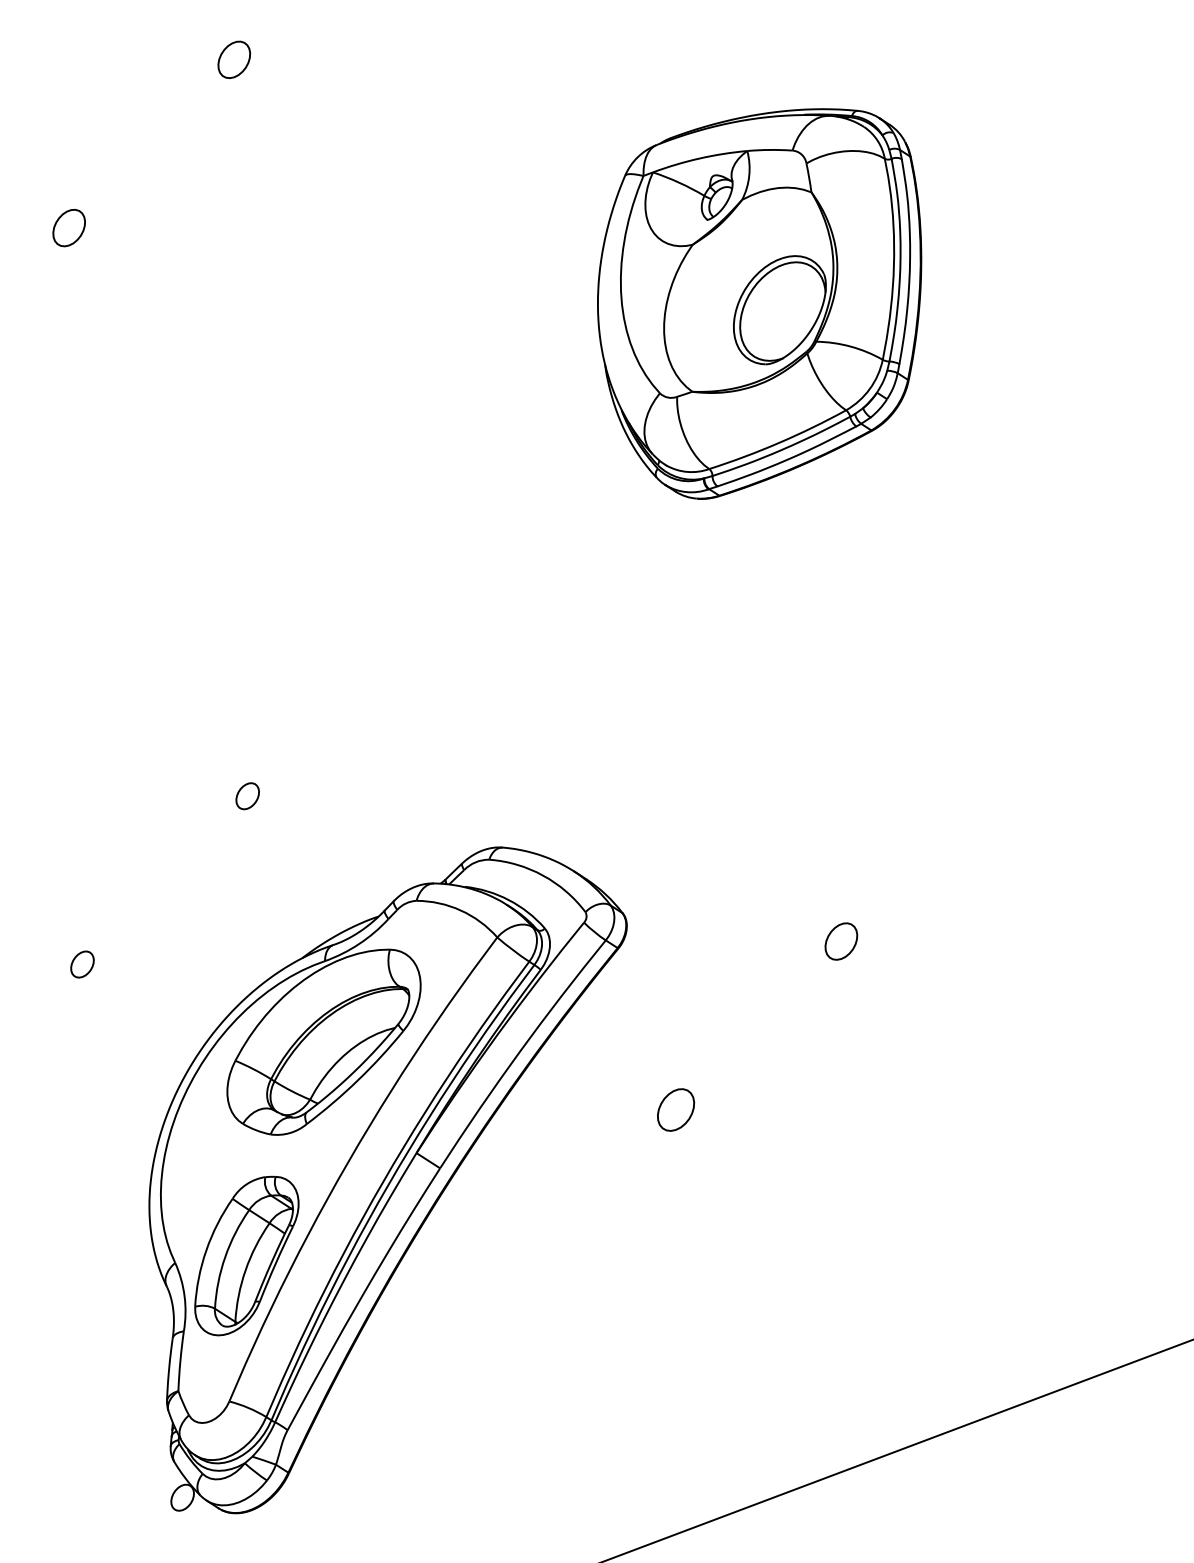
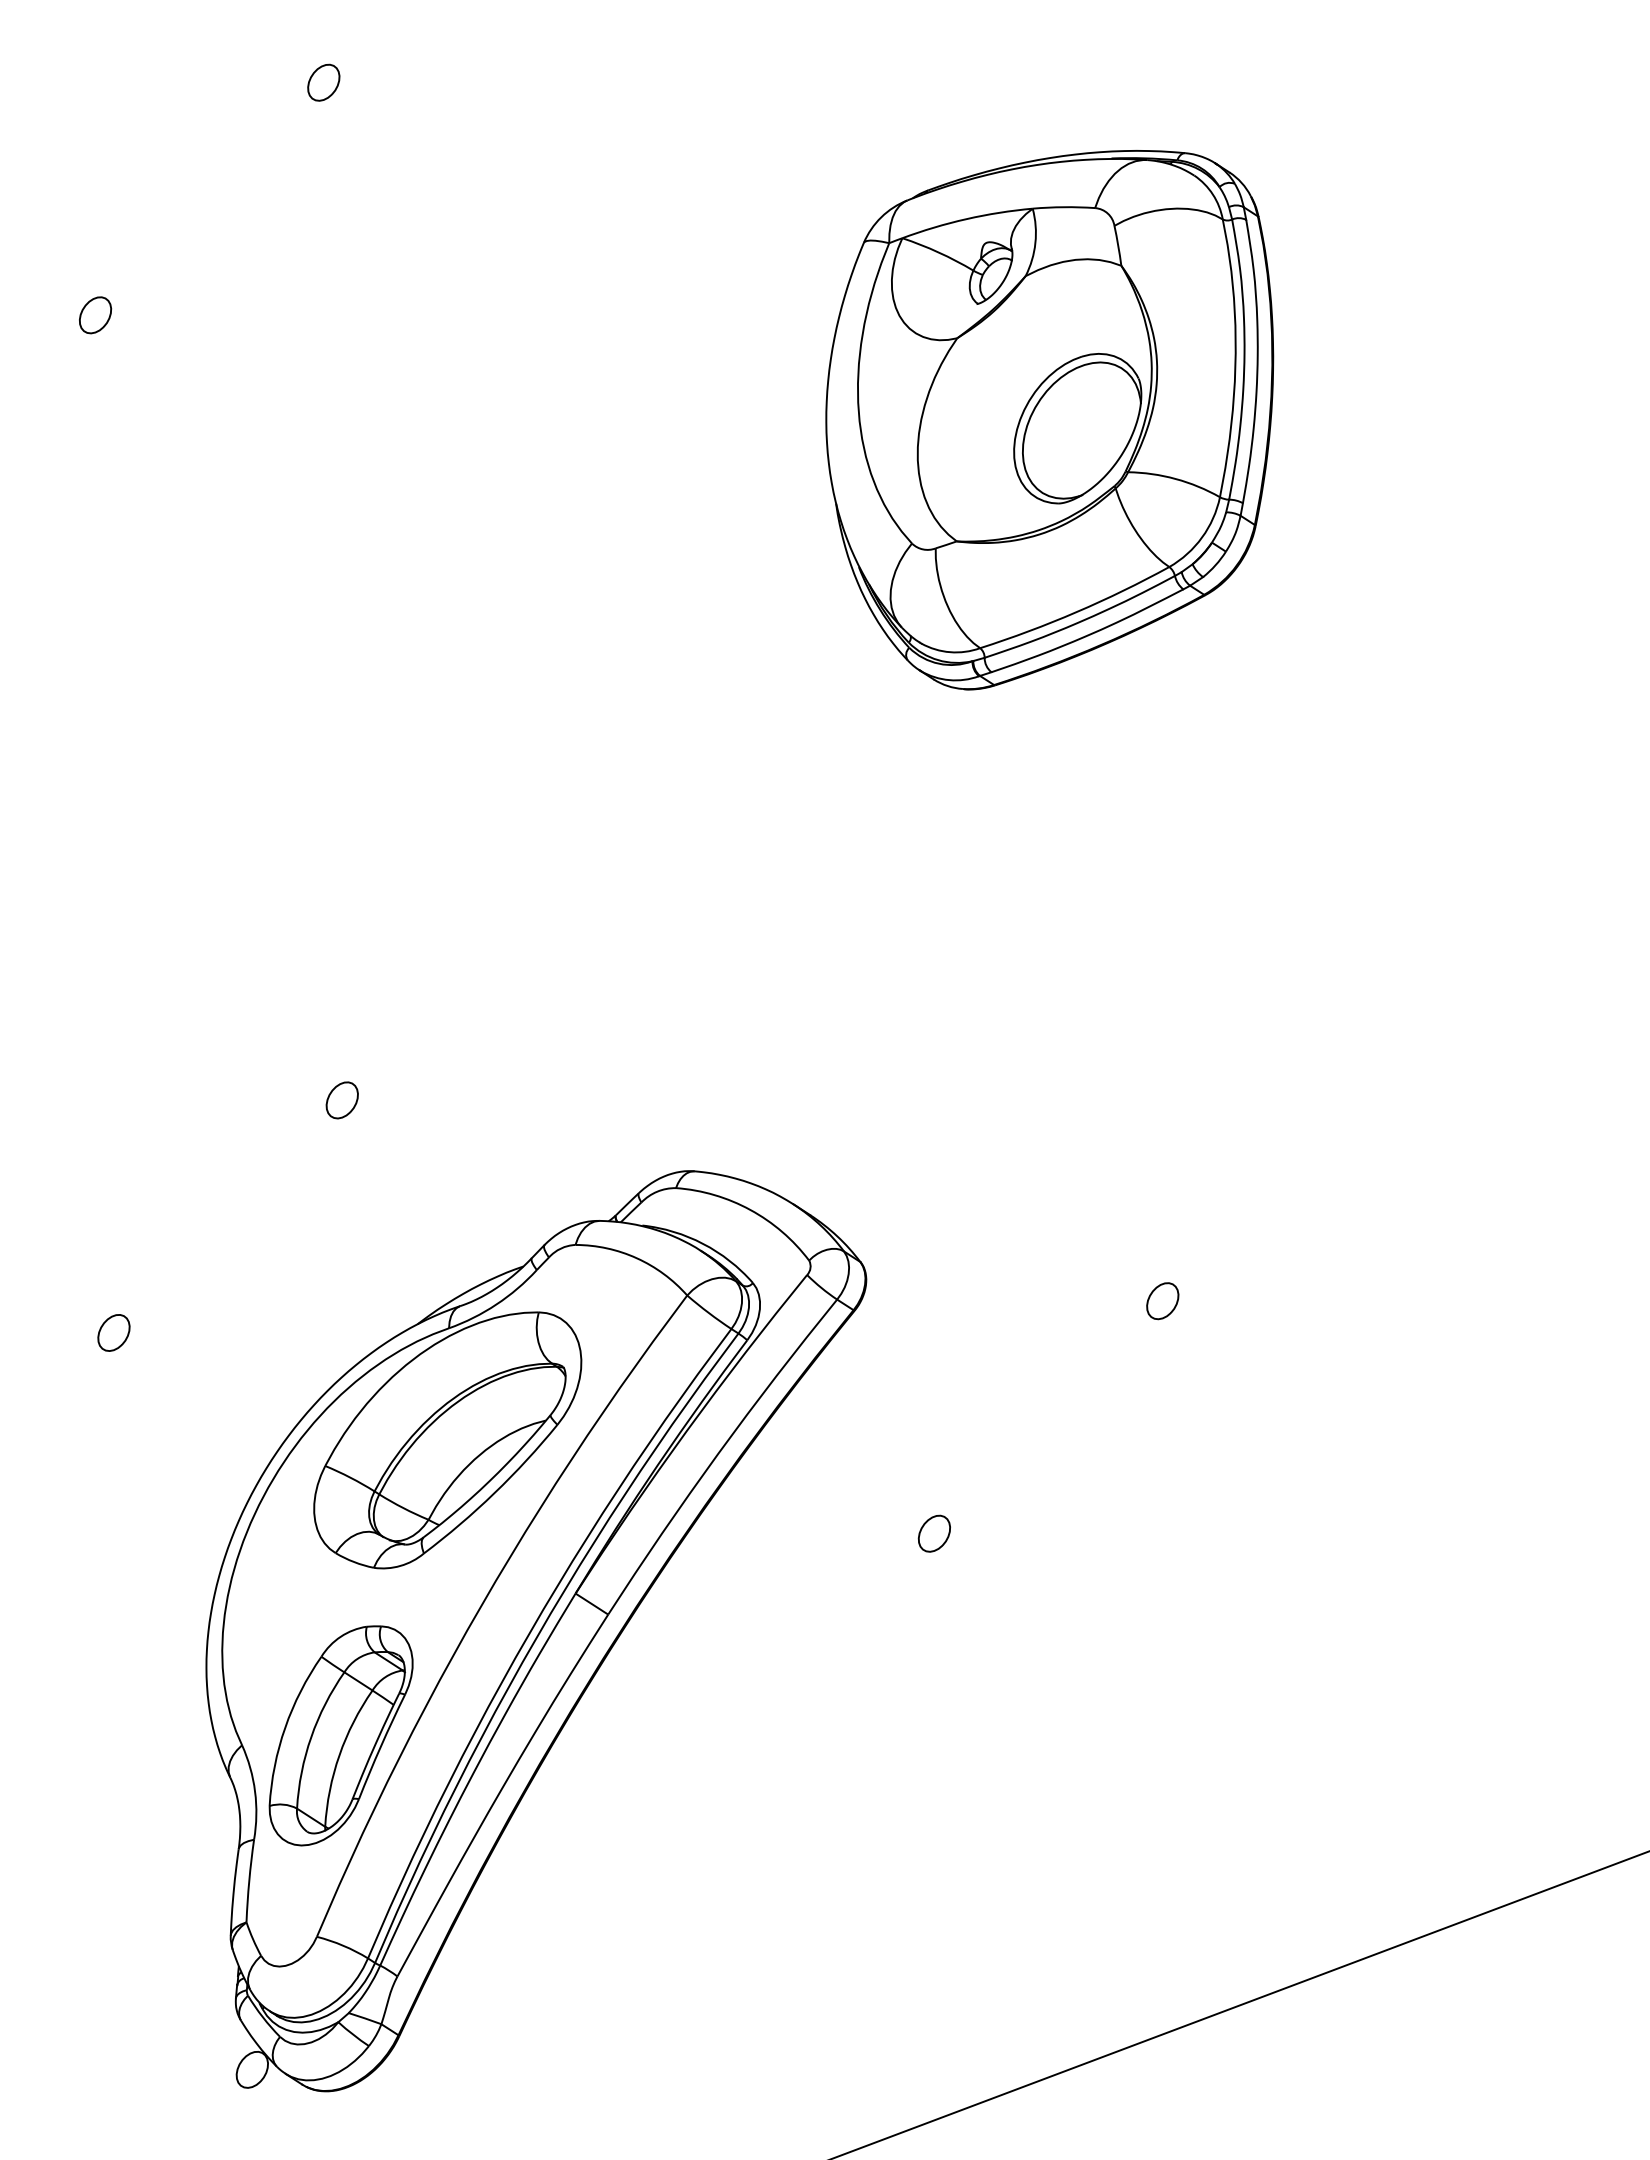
part: (234, 59) -> (324, 82), size x0.71
part: (68, 228) -> (94, 315), size x0.71
part: (841, 941) -> (1162, 1301), size x0.71
part: (676, 1109) -> (934, 1533), size x0.62

